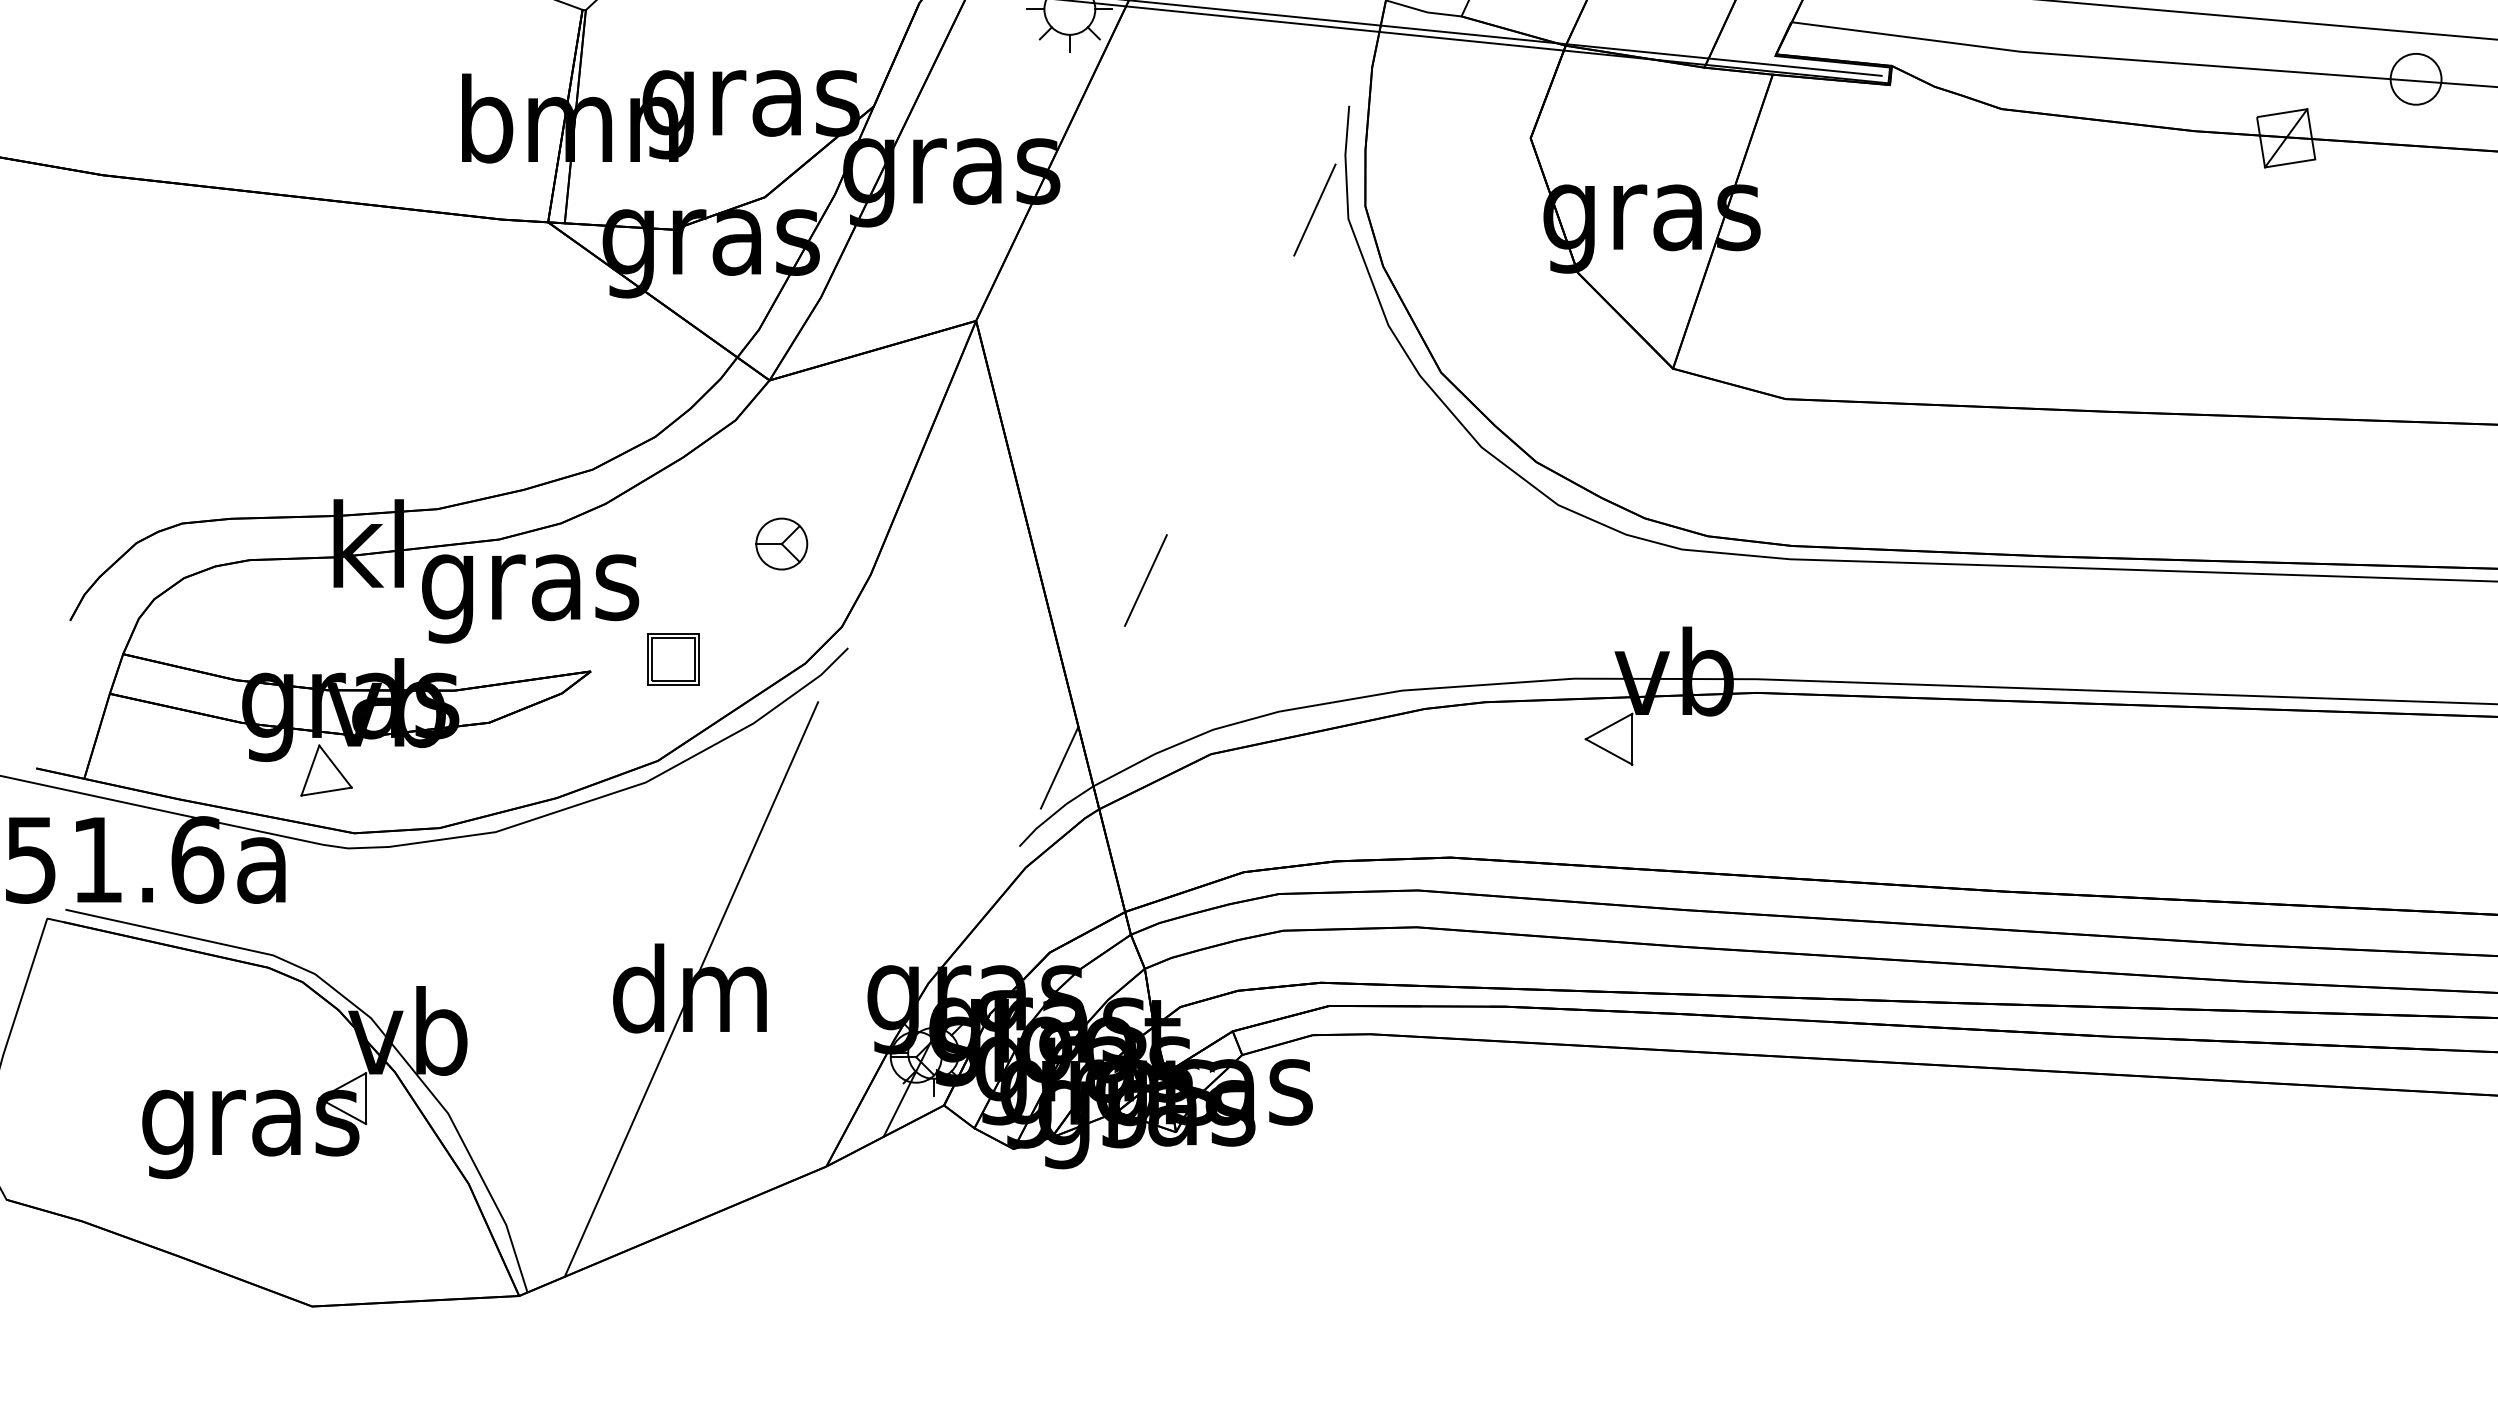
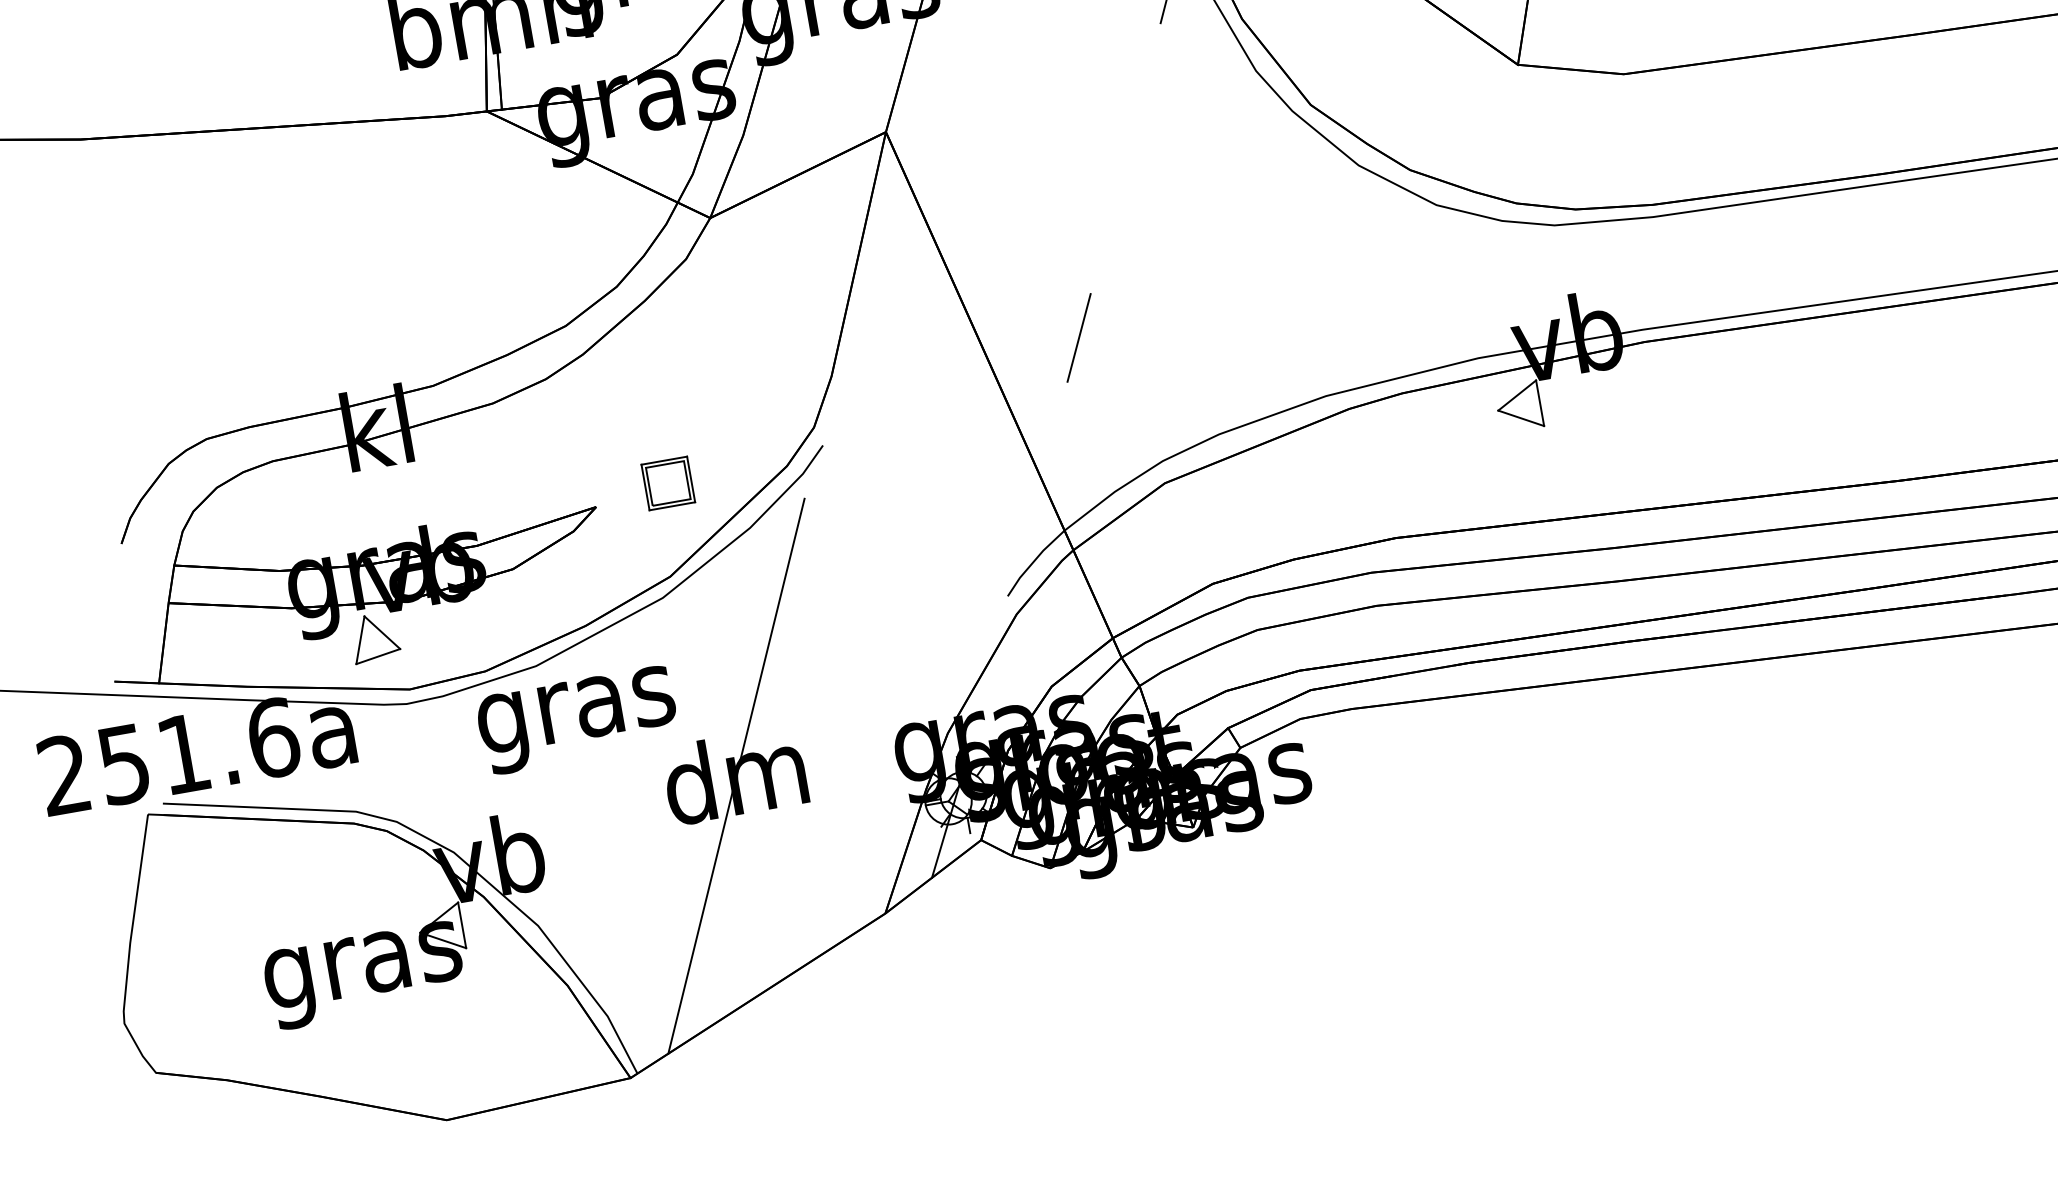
part: (781, 543) -> (746, 362), removed
text: (530, 598) -> (577, 720), moved
line: (1059, 767) -> (1031, 519), removed

